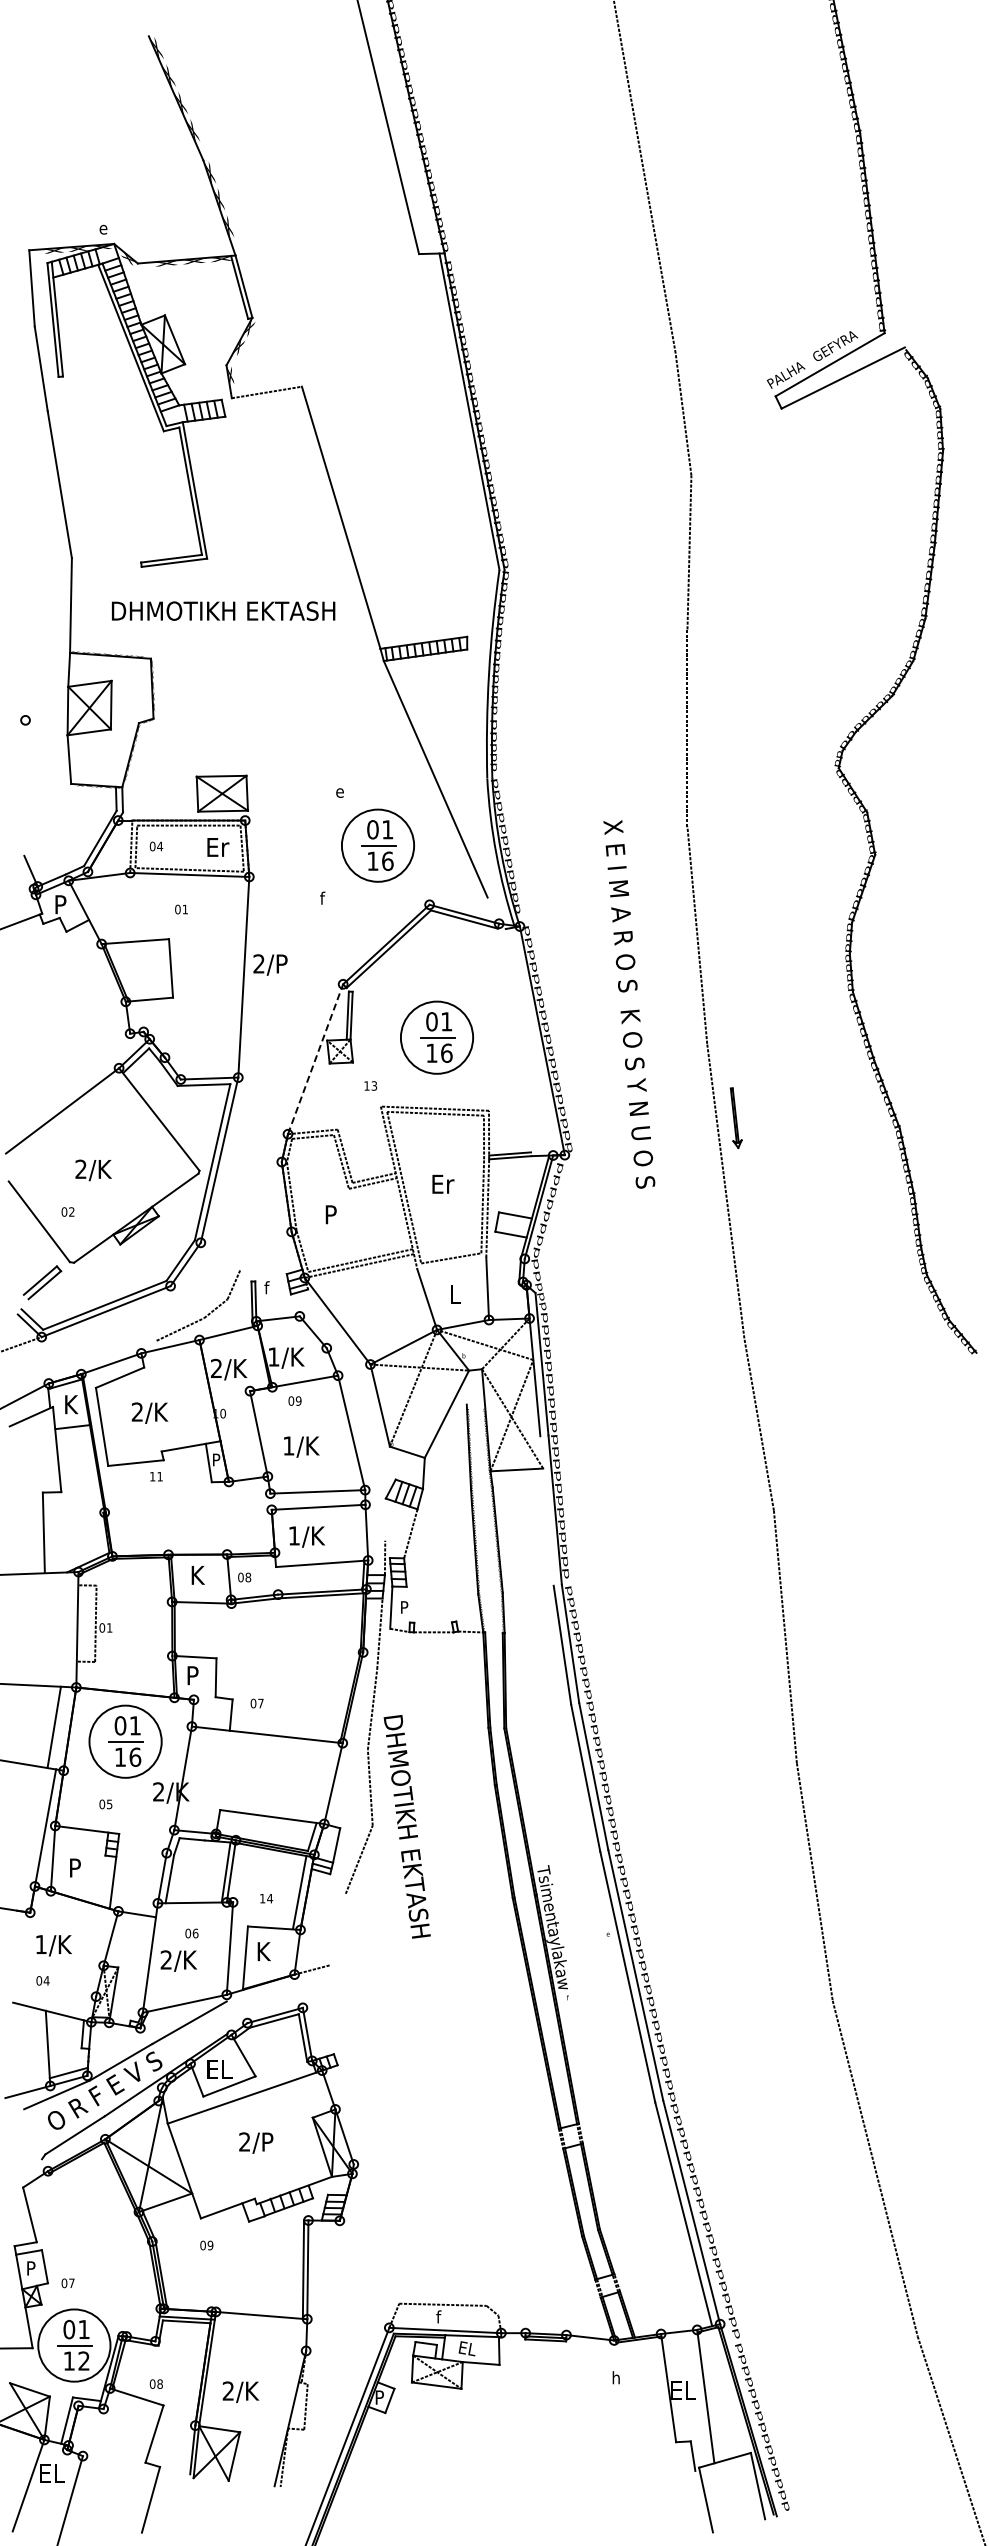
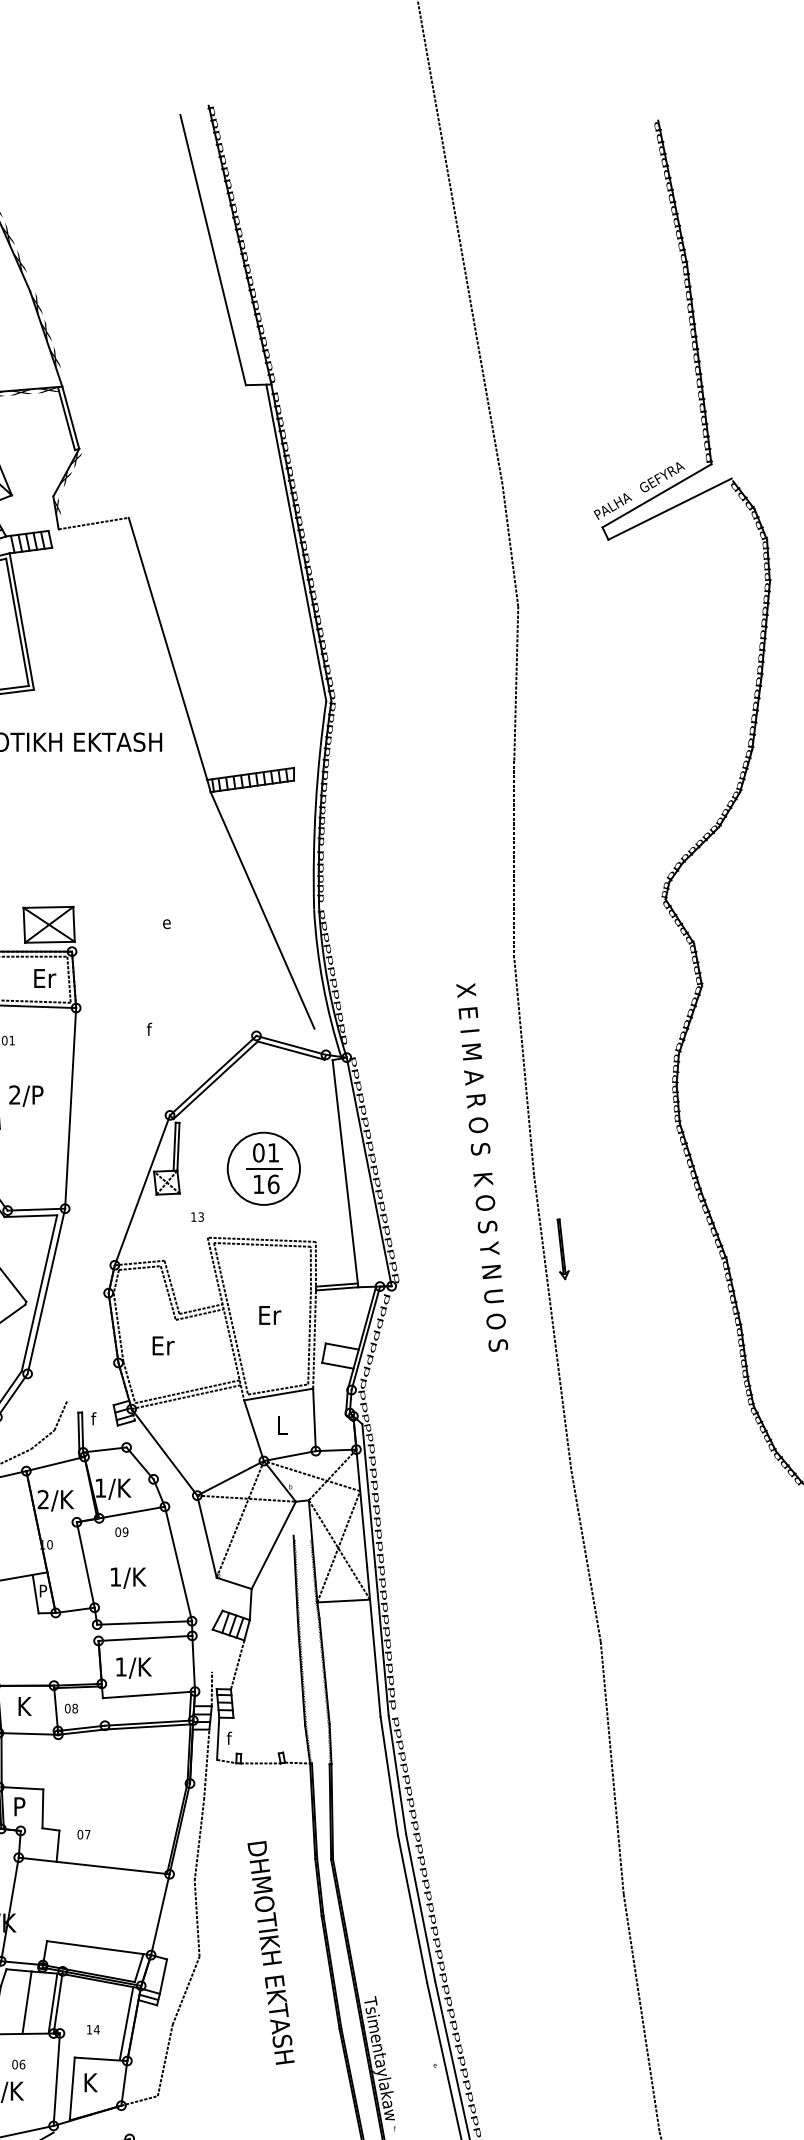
part: (377, 845) -> (204, 976), removed
text: (270, 964) -> (26, 1095), moved
text: (629, 1004) -> (482, 1167), moved
line: (518, 1042) -> (345, 1173), added
line: (315, 1059) -> (142, 1190), dashed -> solid
text: (337, 1214) -> (164, 1345), P -> Er
line: (451, 1263) -> (278, 1394), added
line: (546, 1510) -> (373, 1641), added
text: (403, 1606) -> (230, 1737), P -> f
text: (406, 1826) -> (270, 1952), moved
line: (199, 1871) -> (26, 2002), added
line: (338, 1929) -> (165, 2060), added

